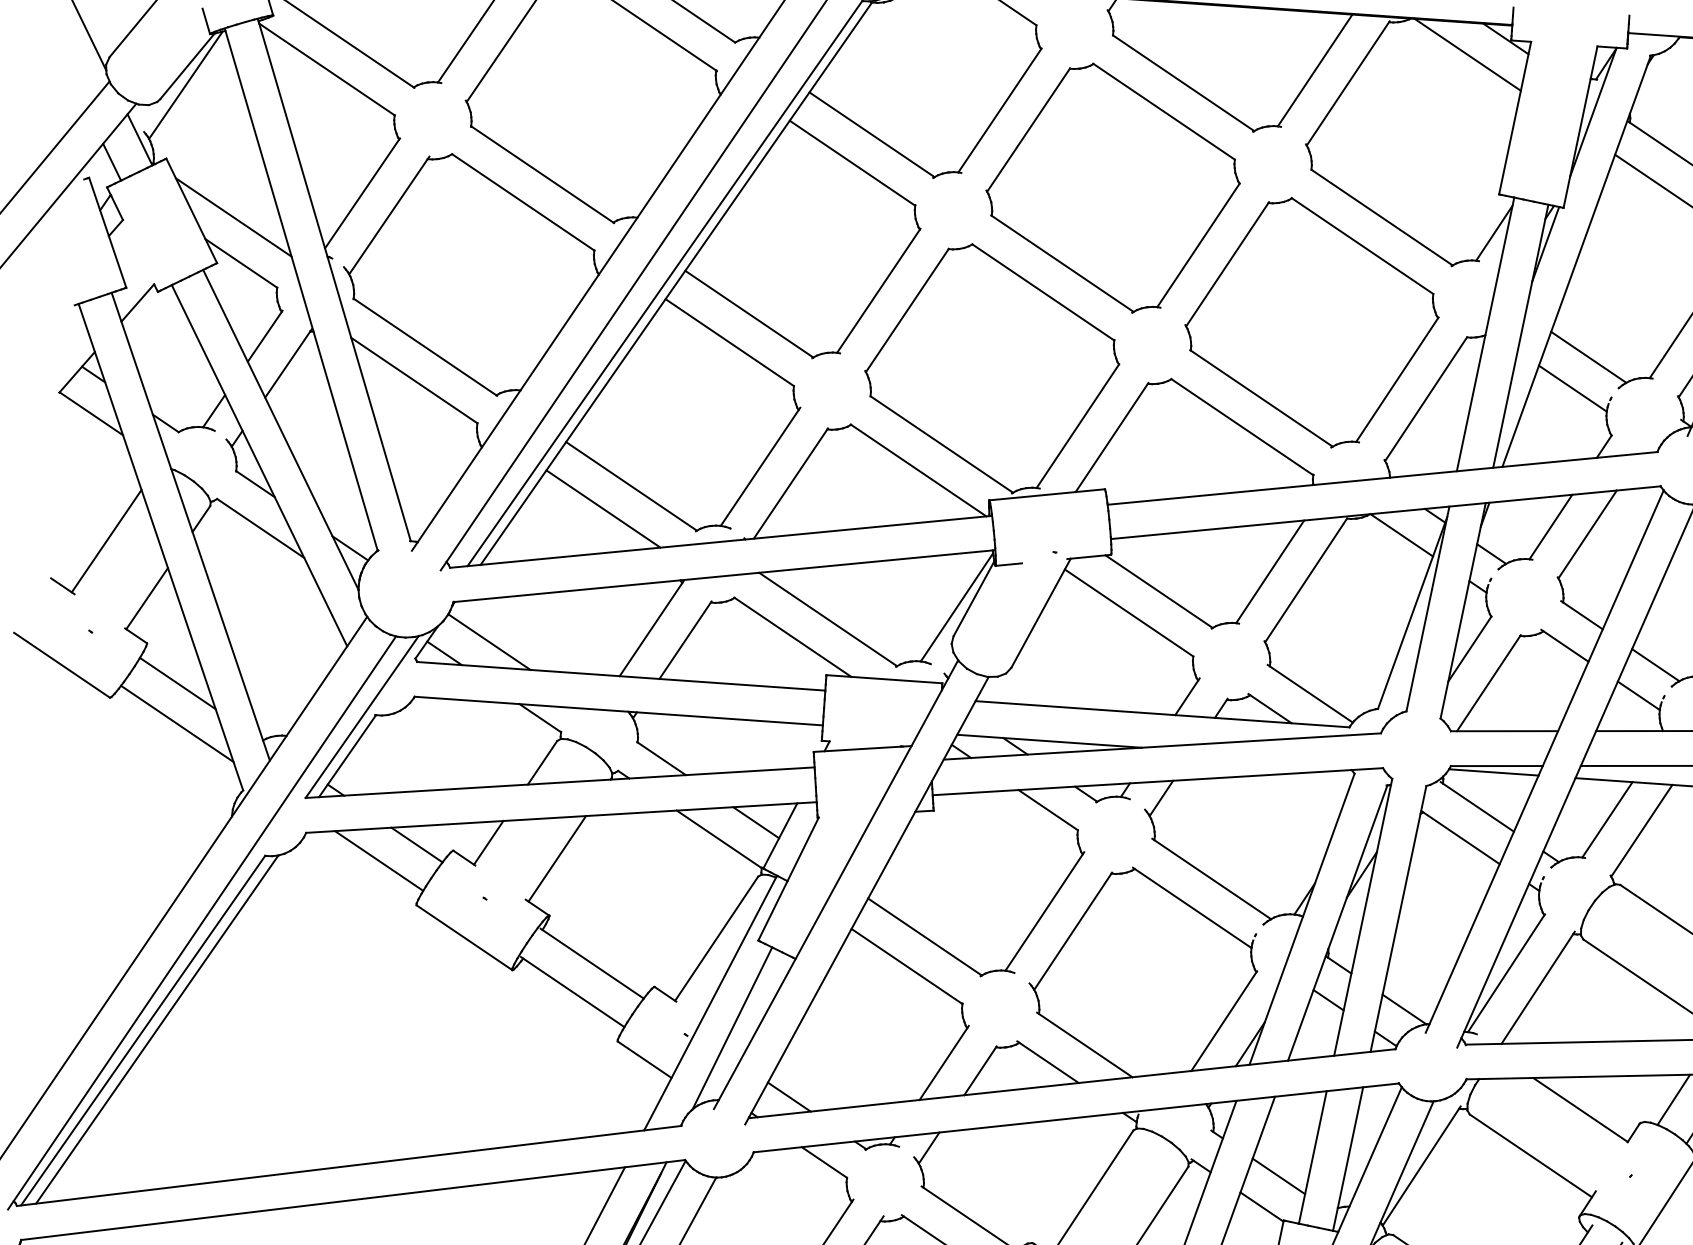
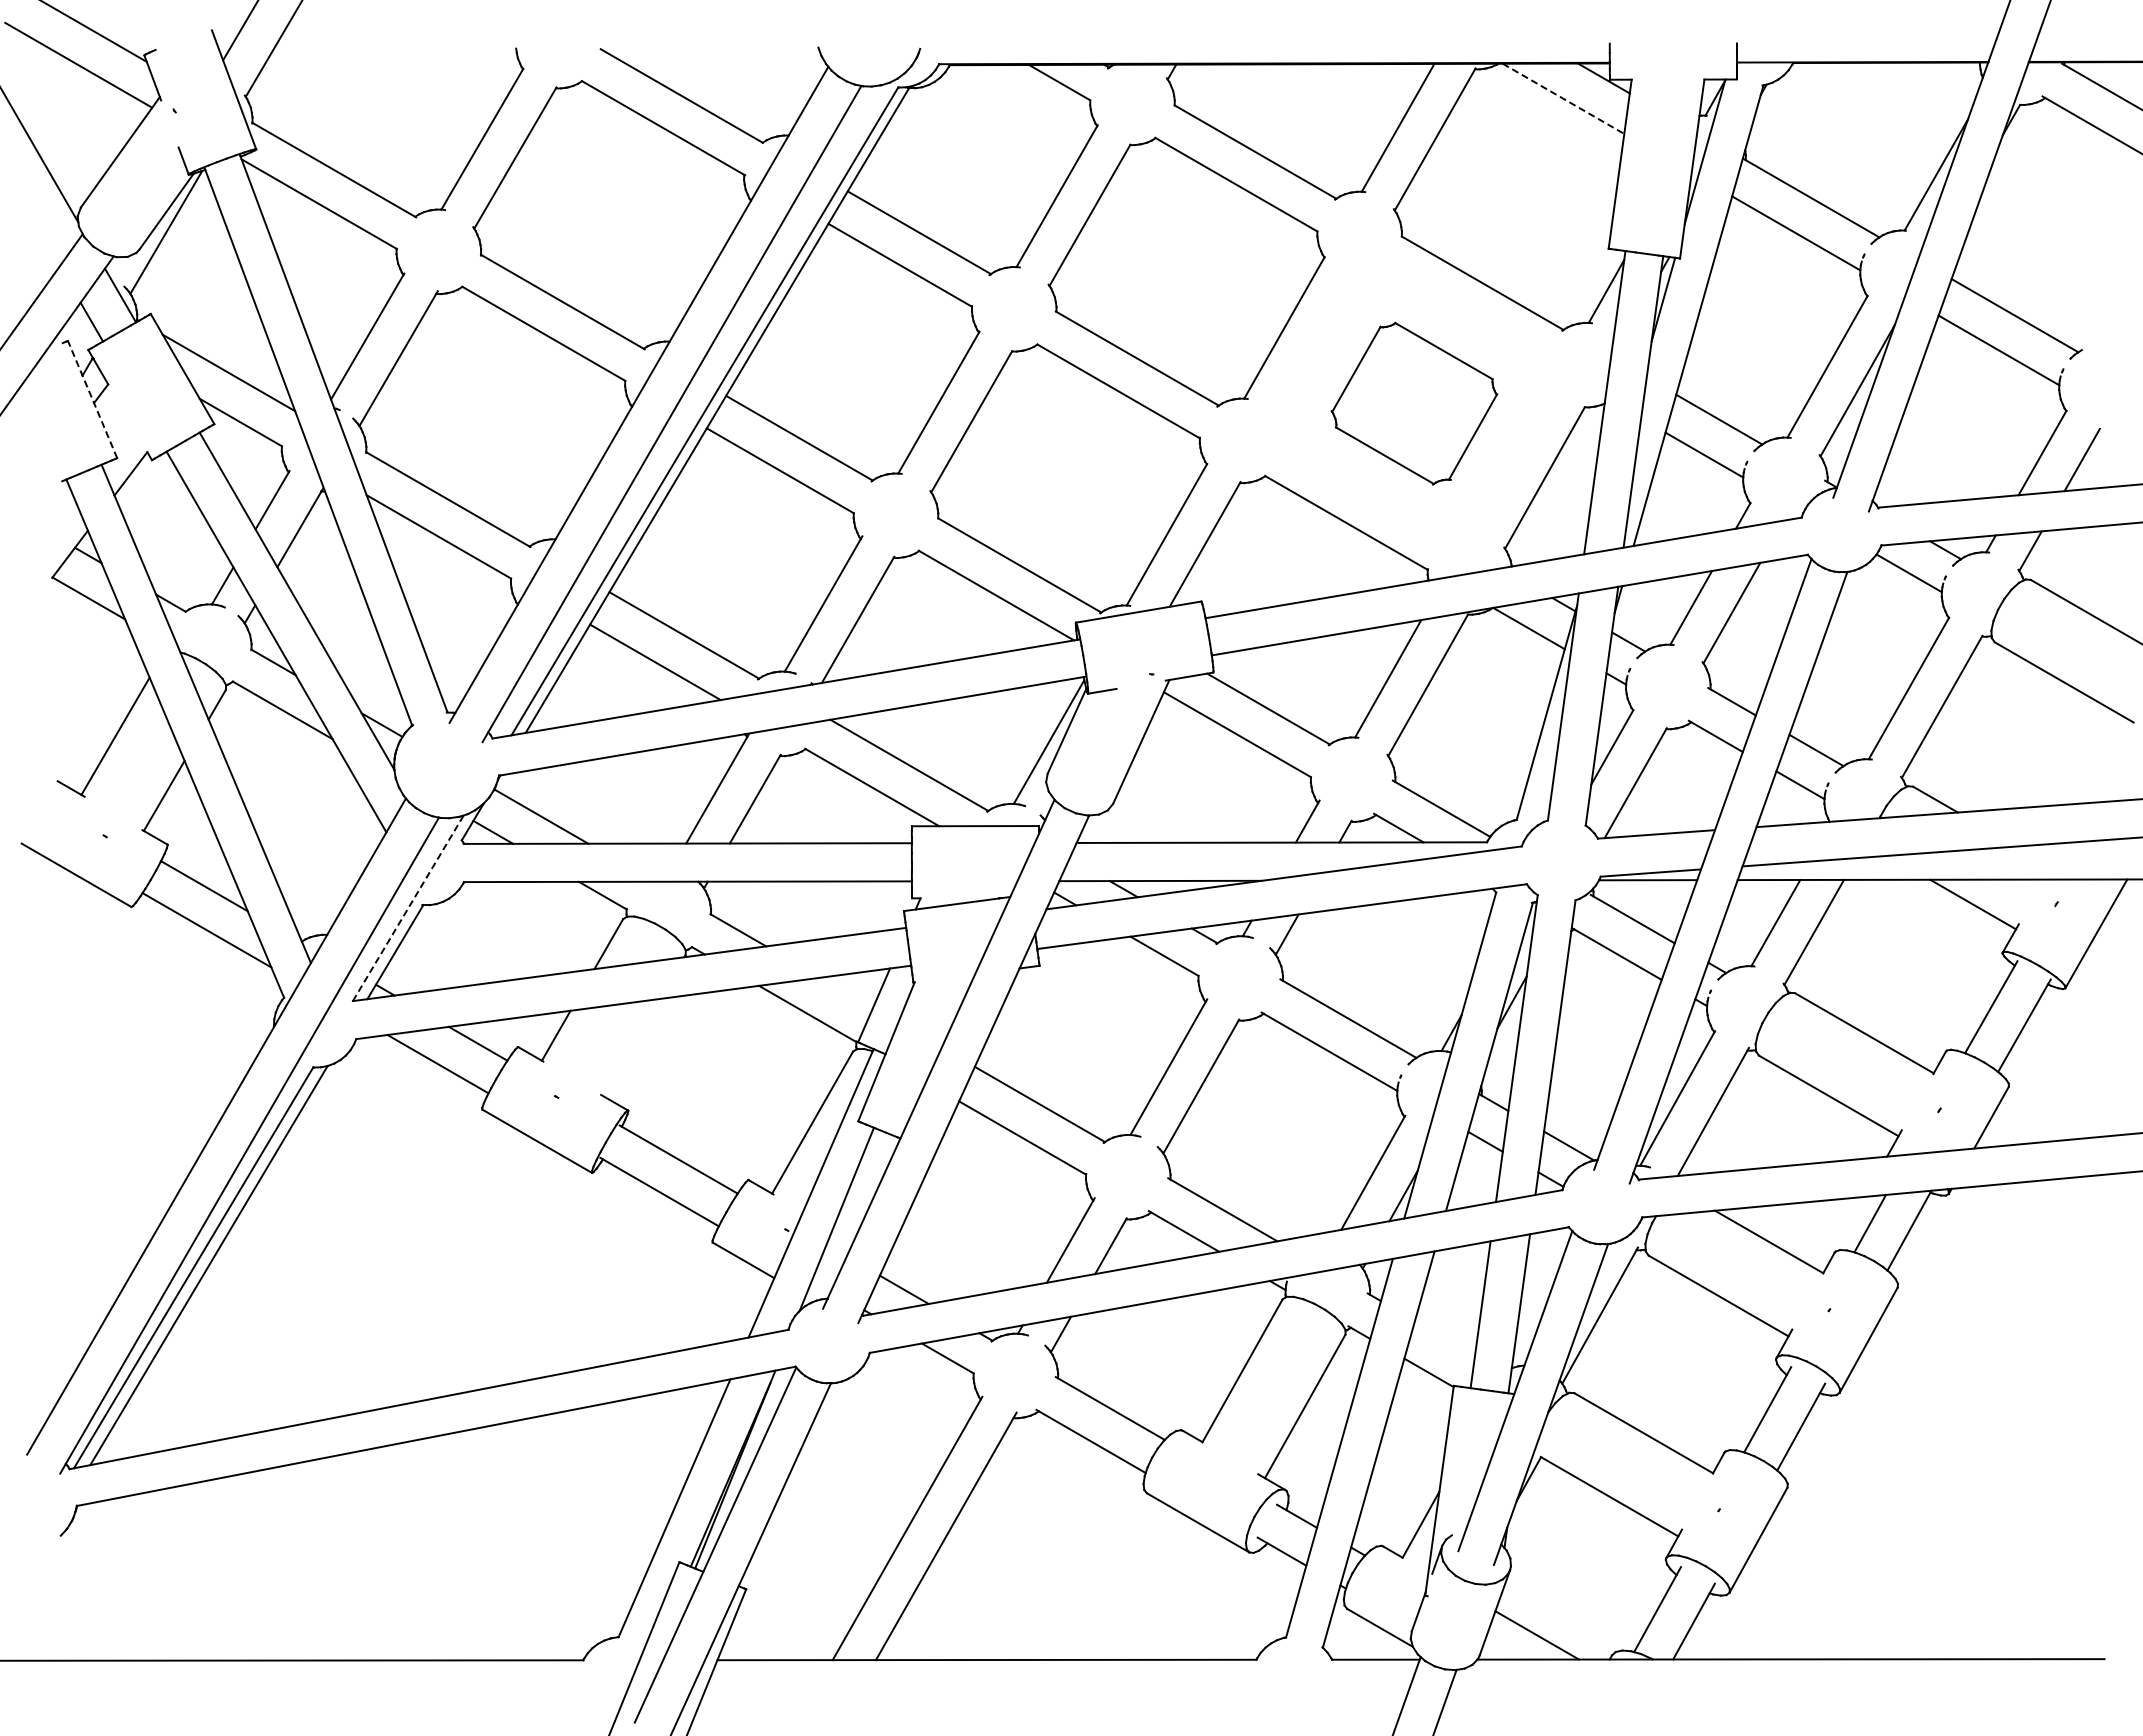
line: (1467, 55) -> (1563, 99), solid -> dashed
line: (107, 232) -> (92, 399), solid -> dashed
part: (1312, 322) -> (1414, 403), size x0.6
line: (362, 716) -> (408, 907), solid -> dashed
line: (756, 822) -> (846, 992), removed
line: (557, 858) -> (632, 1047), removed
line: (1279, 1175) -> (1445, 1337), removed

